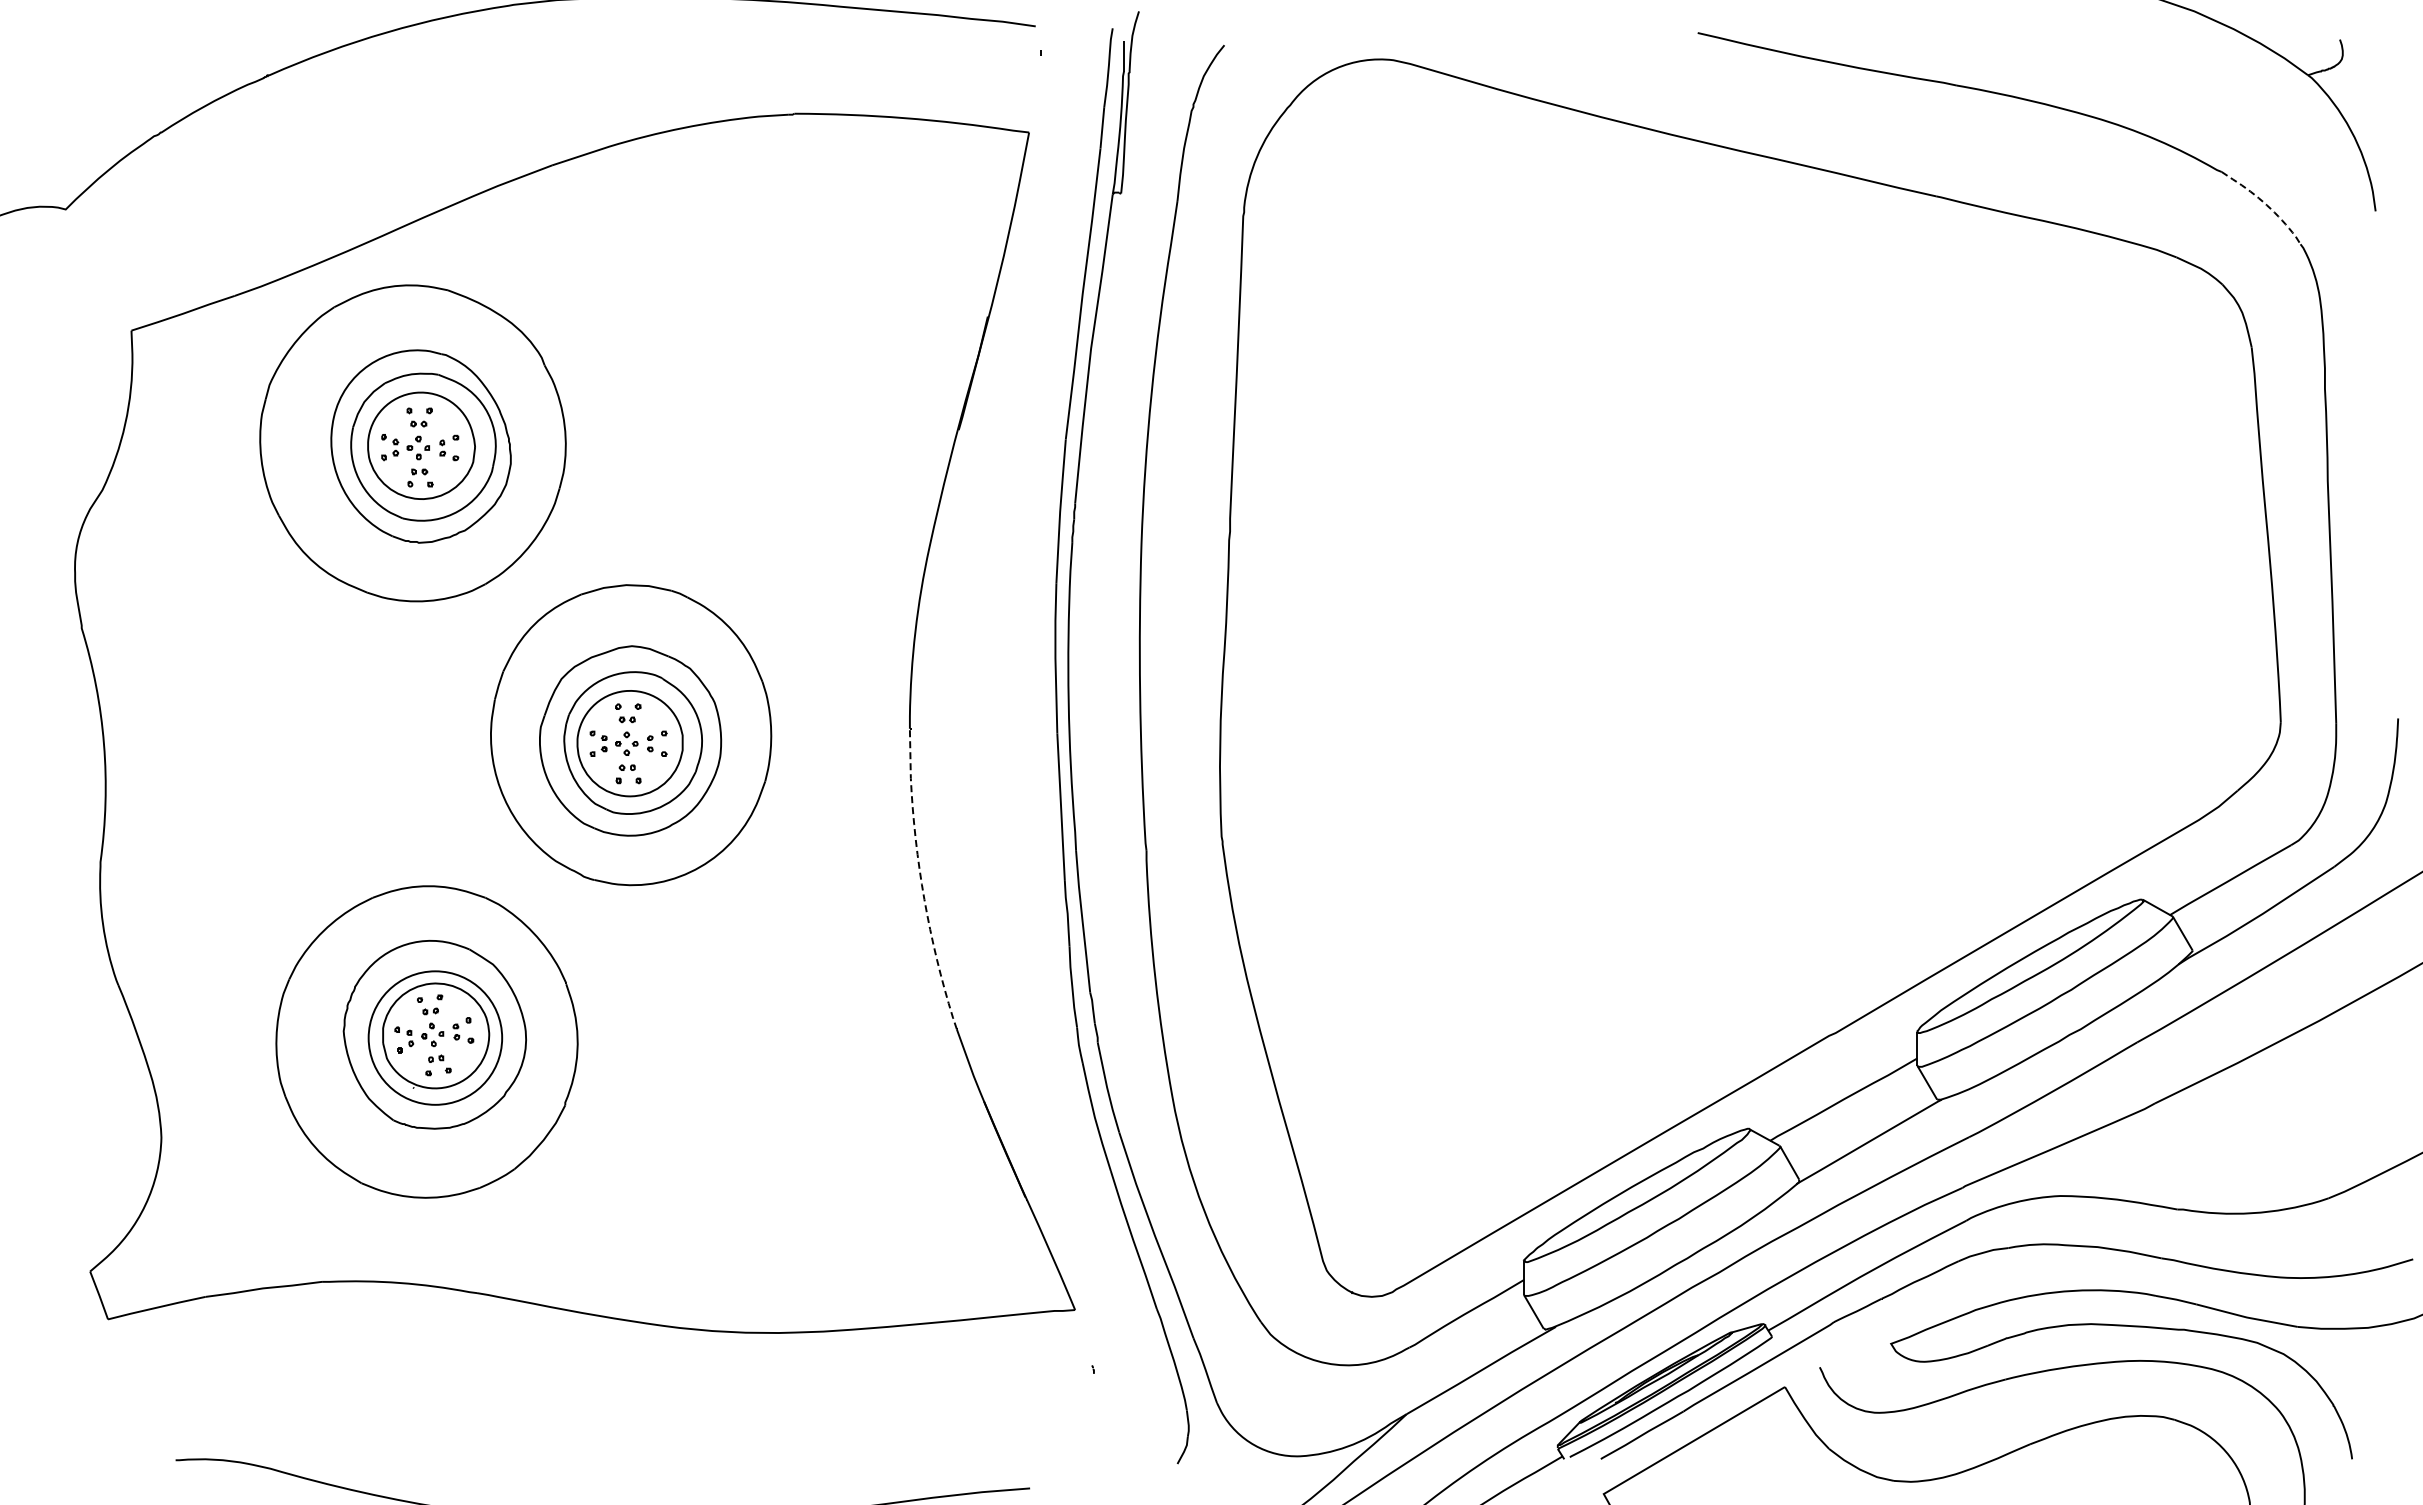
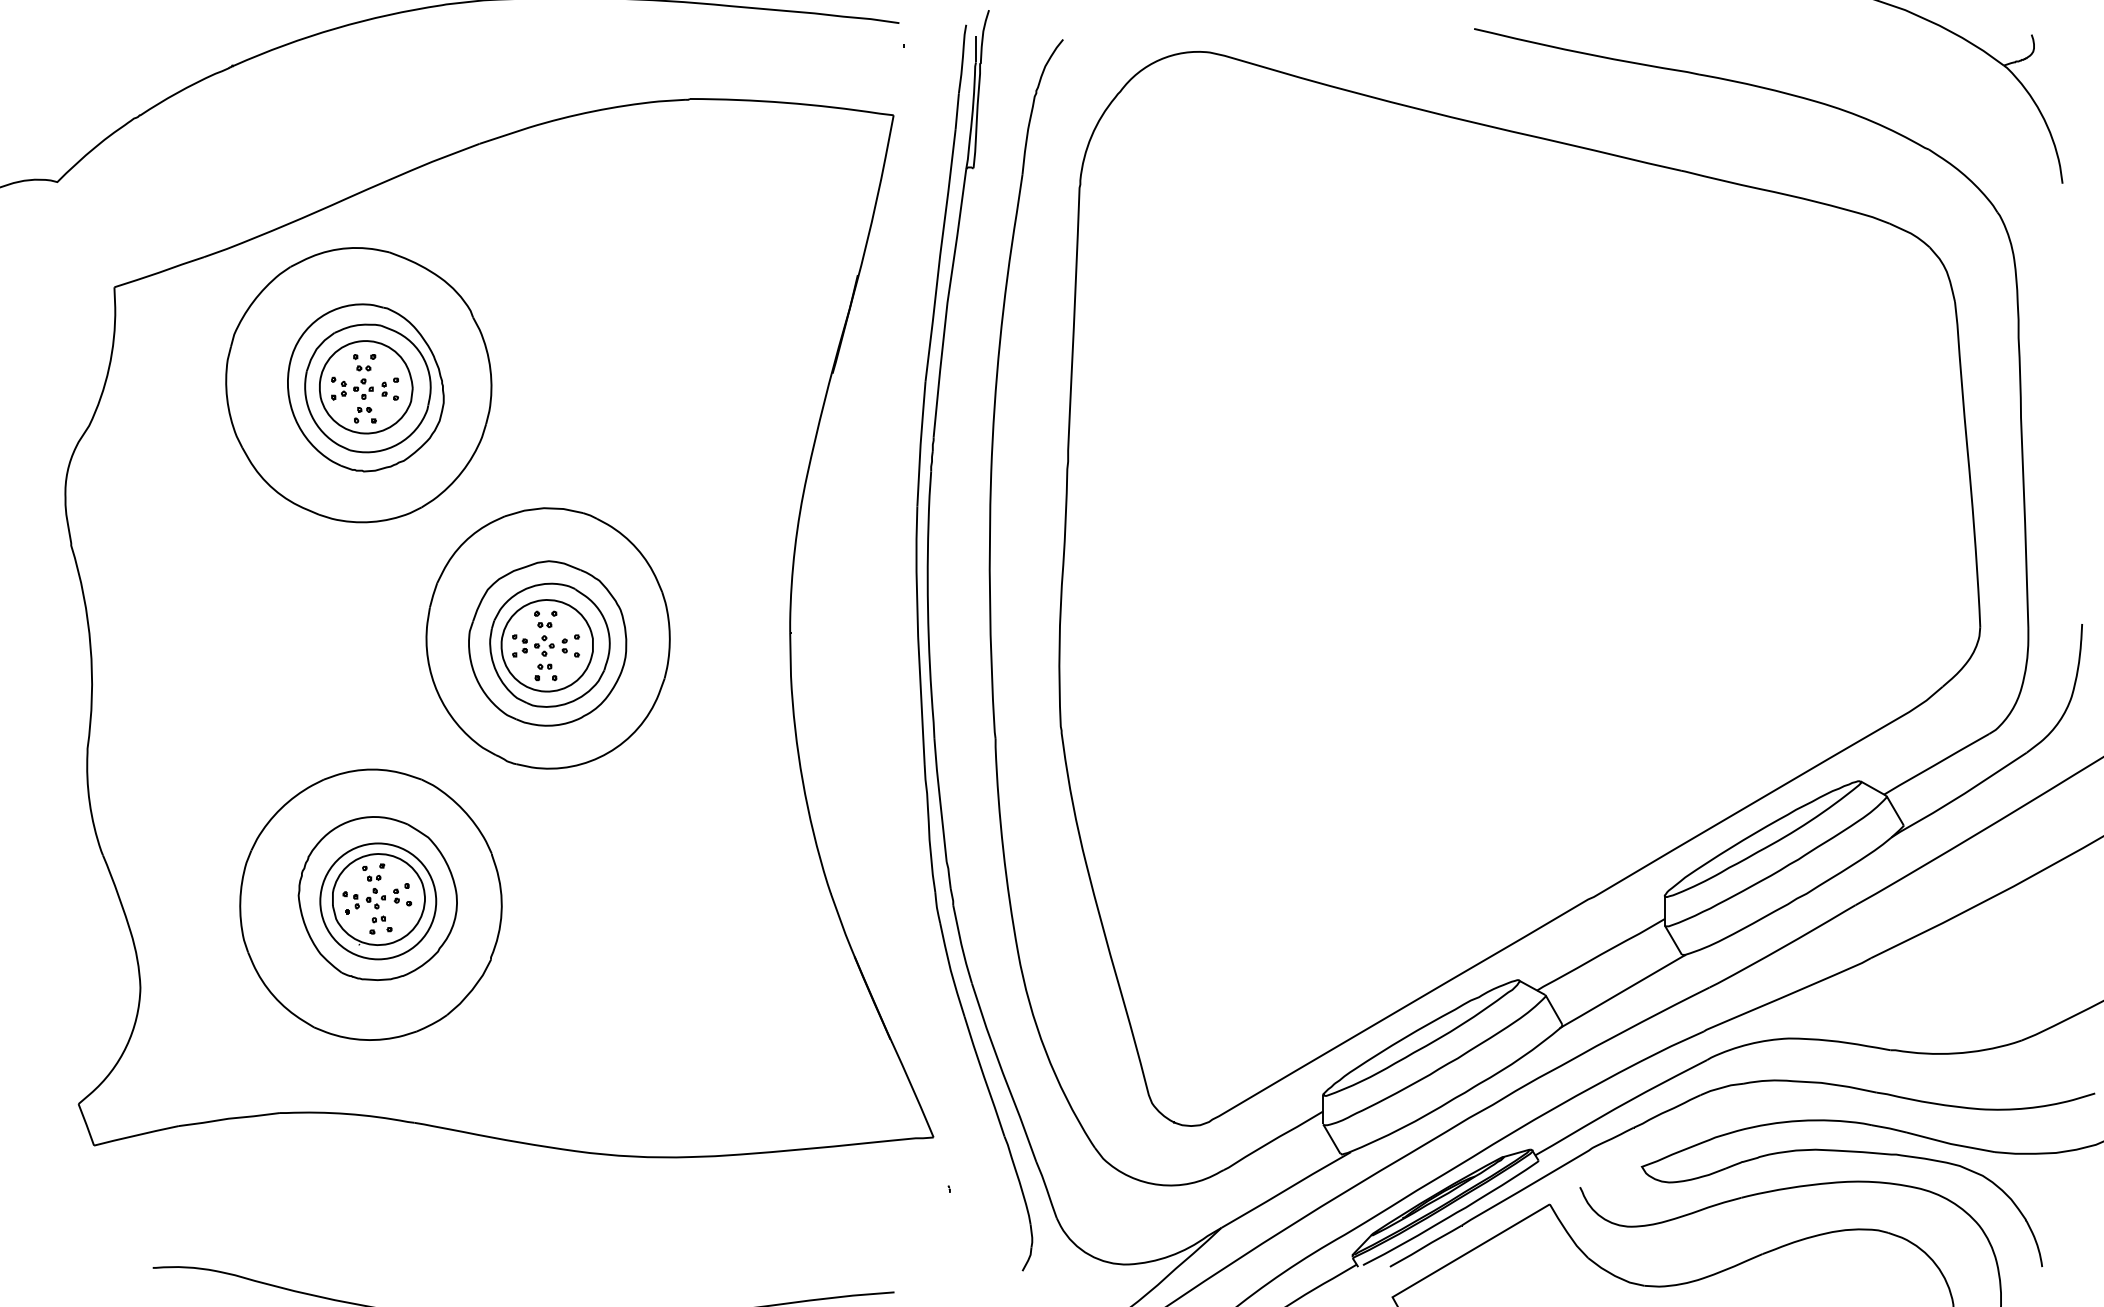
line: (2265, 204) -> (1966, 177), dashed -> solid
line: (921, 881) -> (800, 765), dashed -> solid

